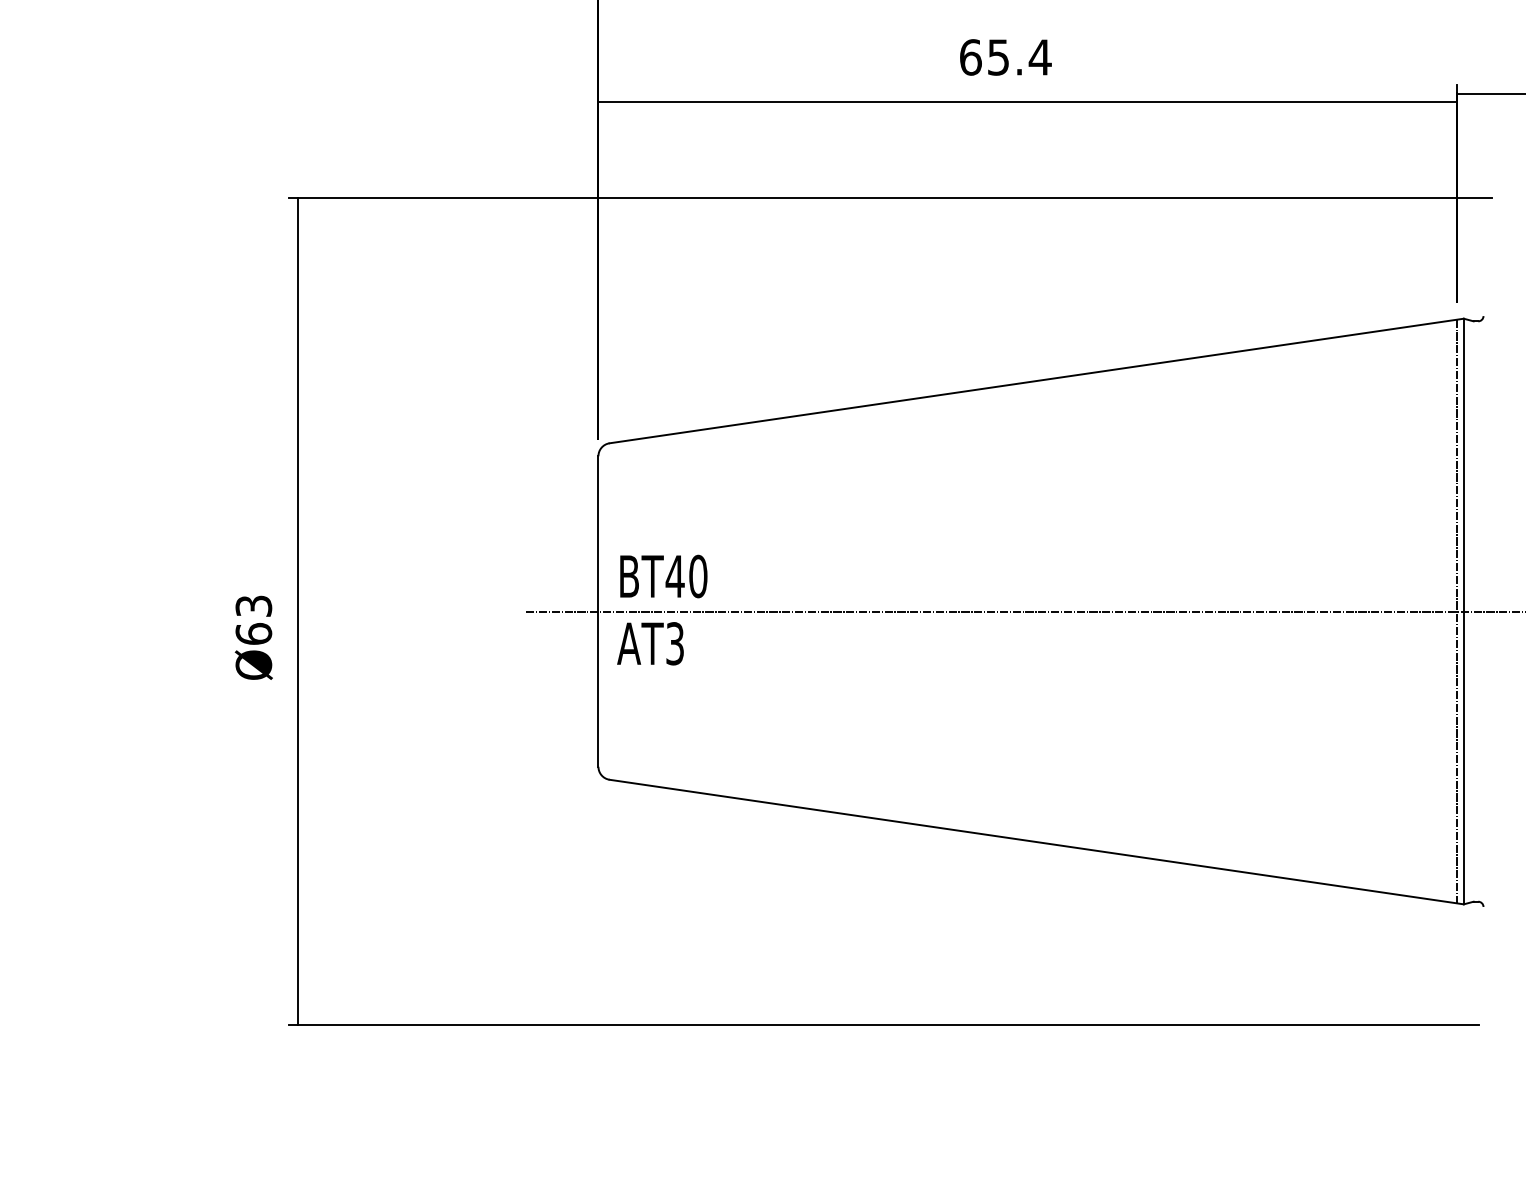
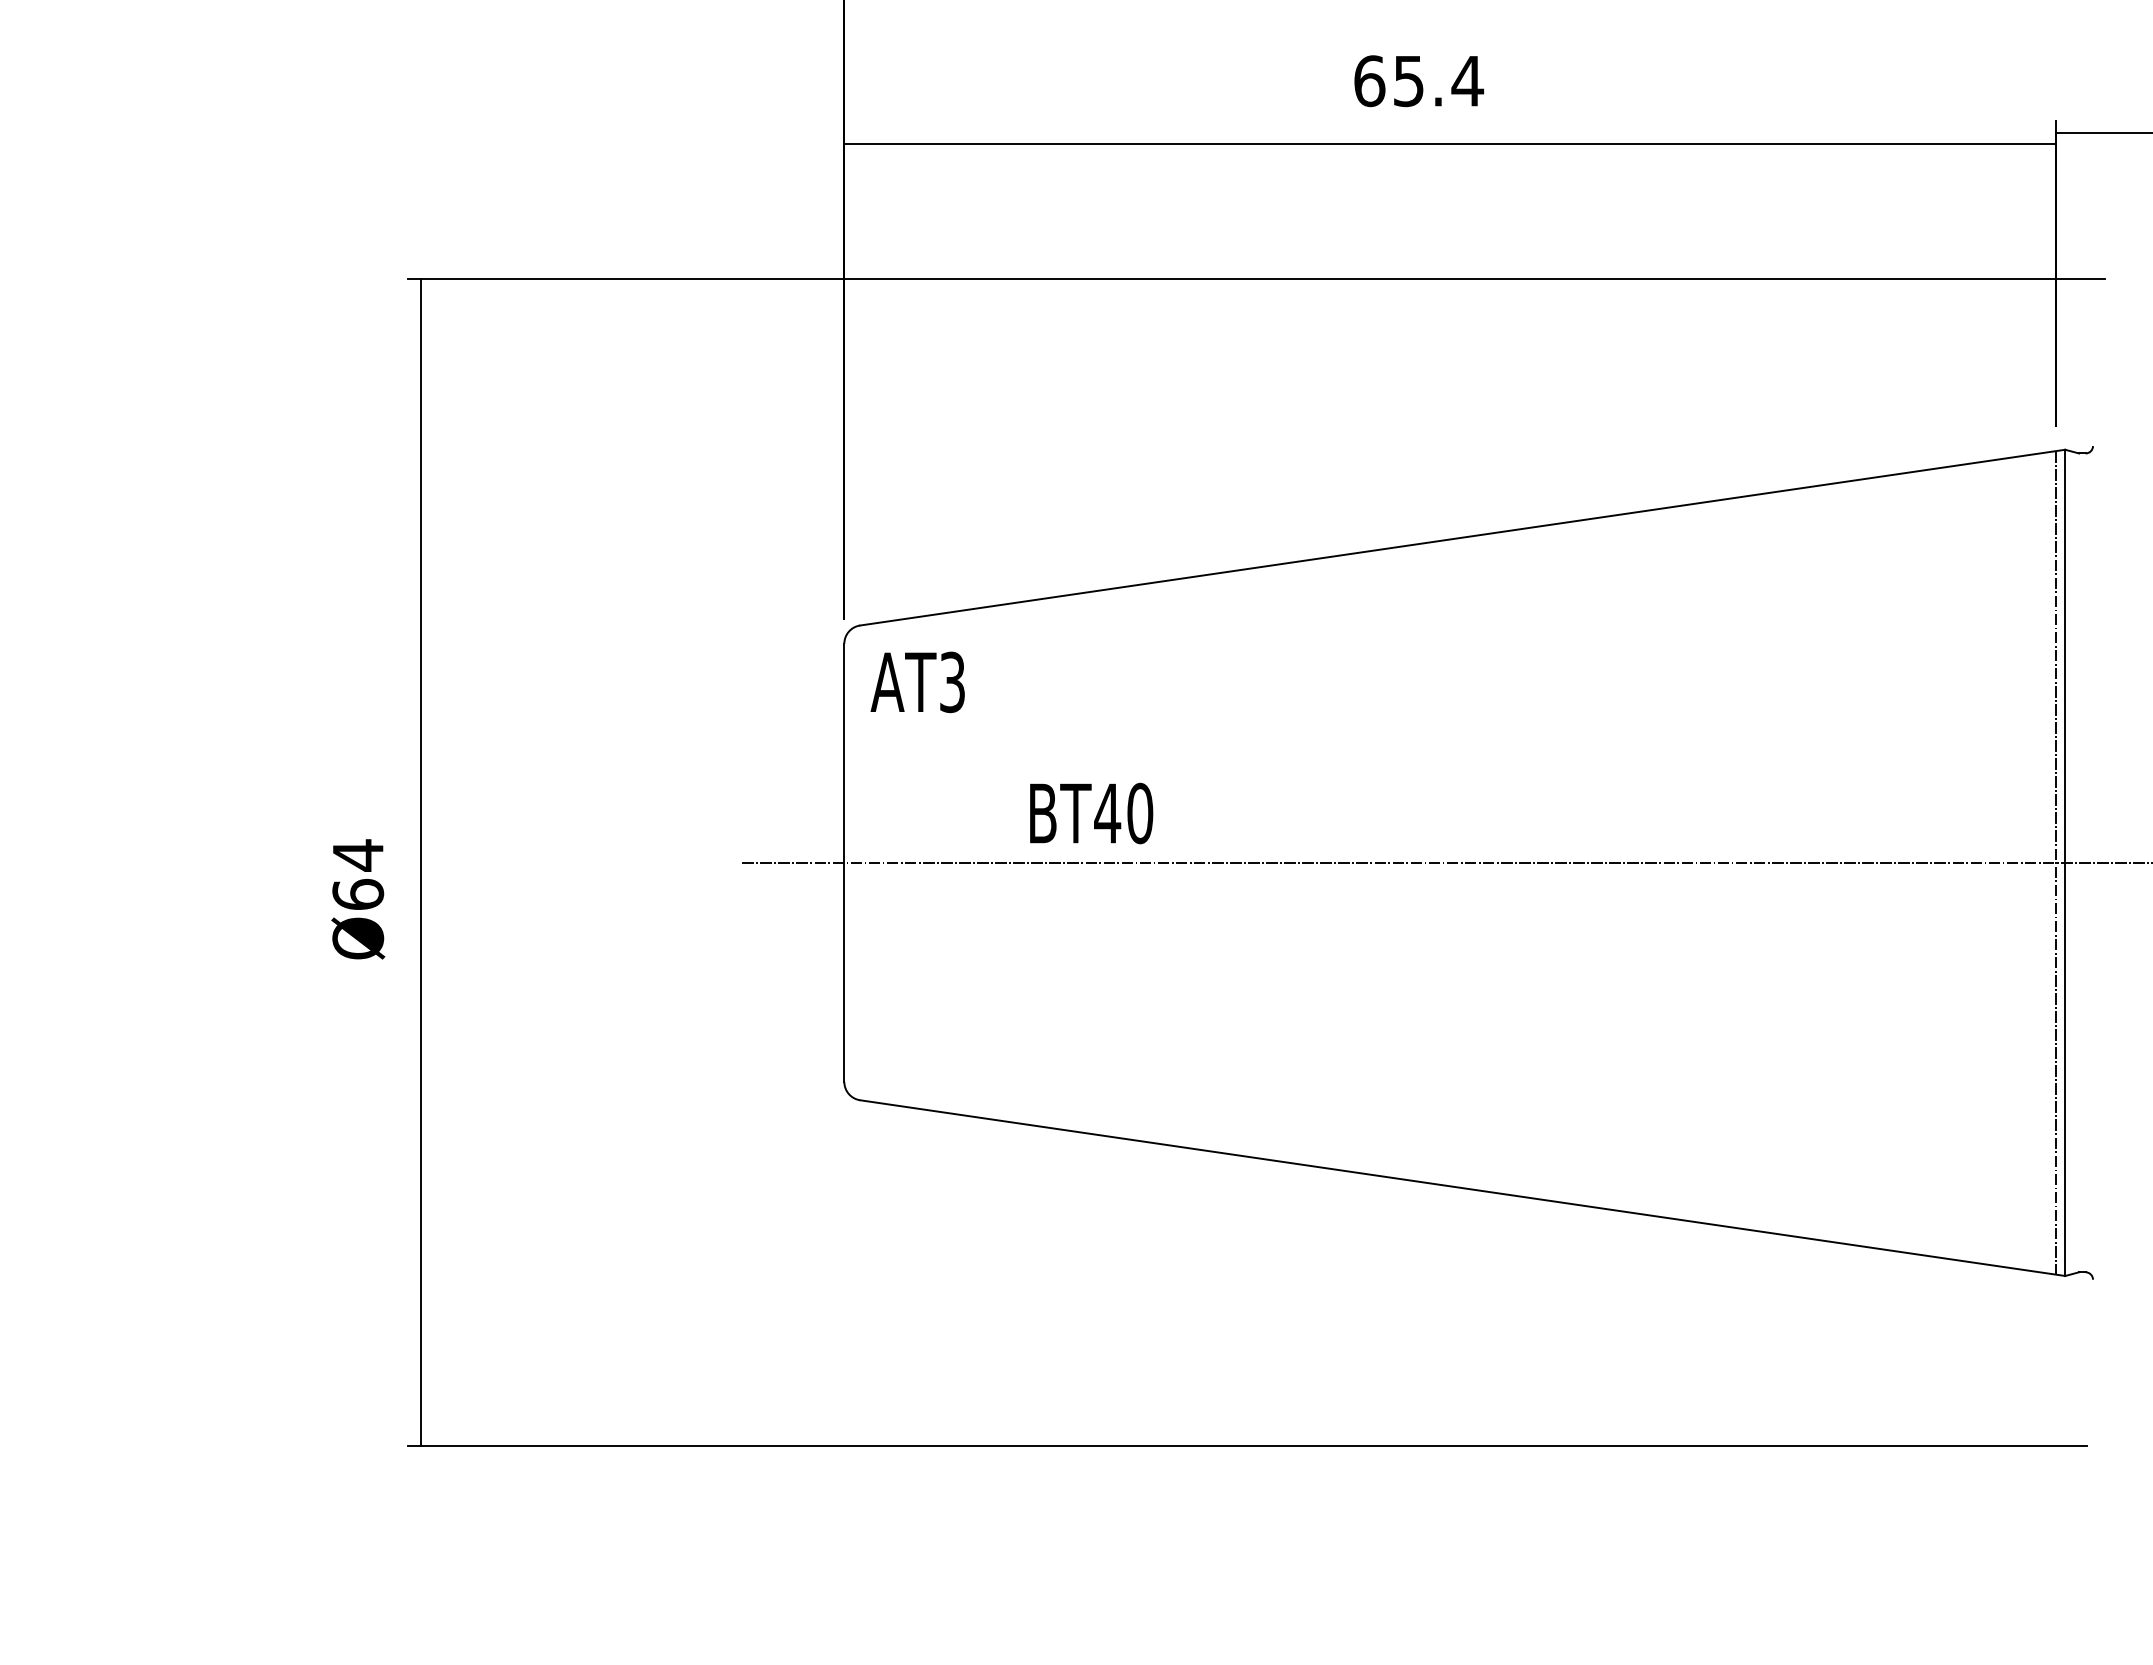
text: (663, 576) -> (1091, 813), moved
text: (254, 606) -> (358, 855), Ø63 -> Ø64
text: (650, 643) -> (917, 682), moved

